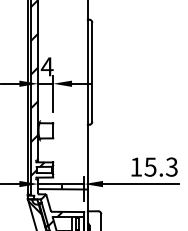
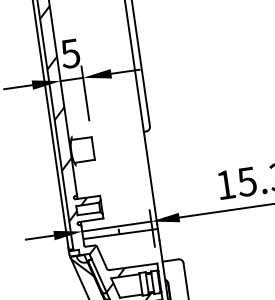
text: (46, 66) -> (69, 53), 4 -> 5

